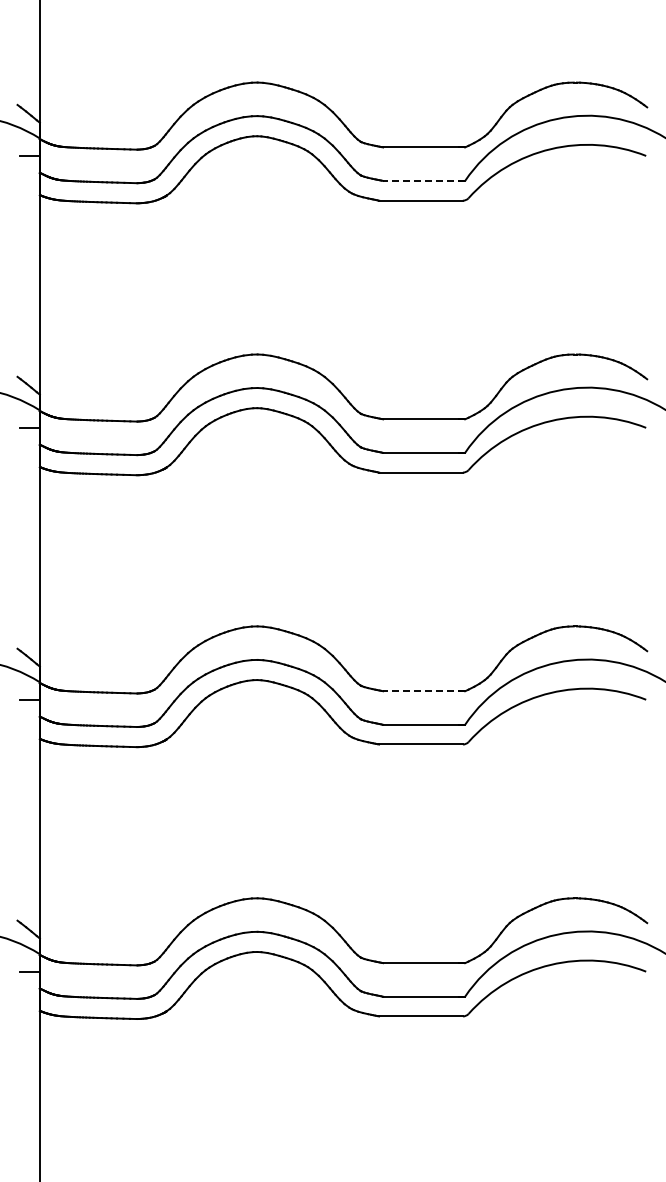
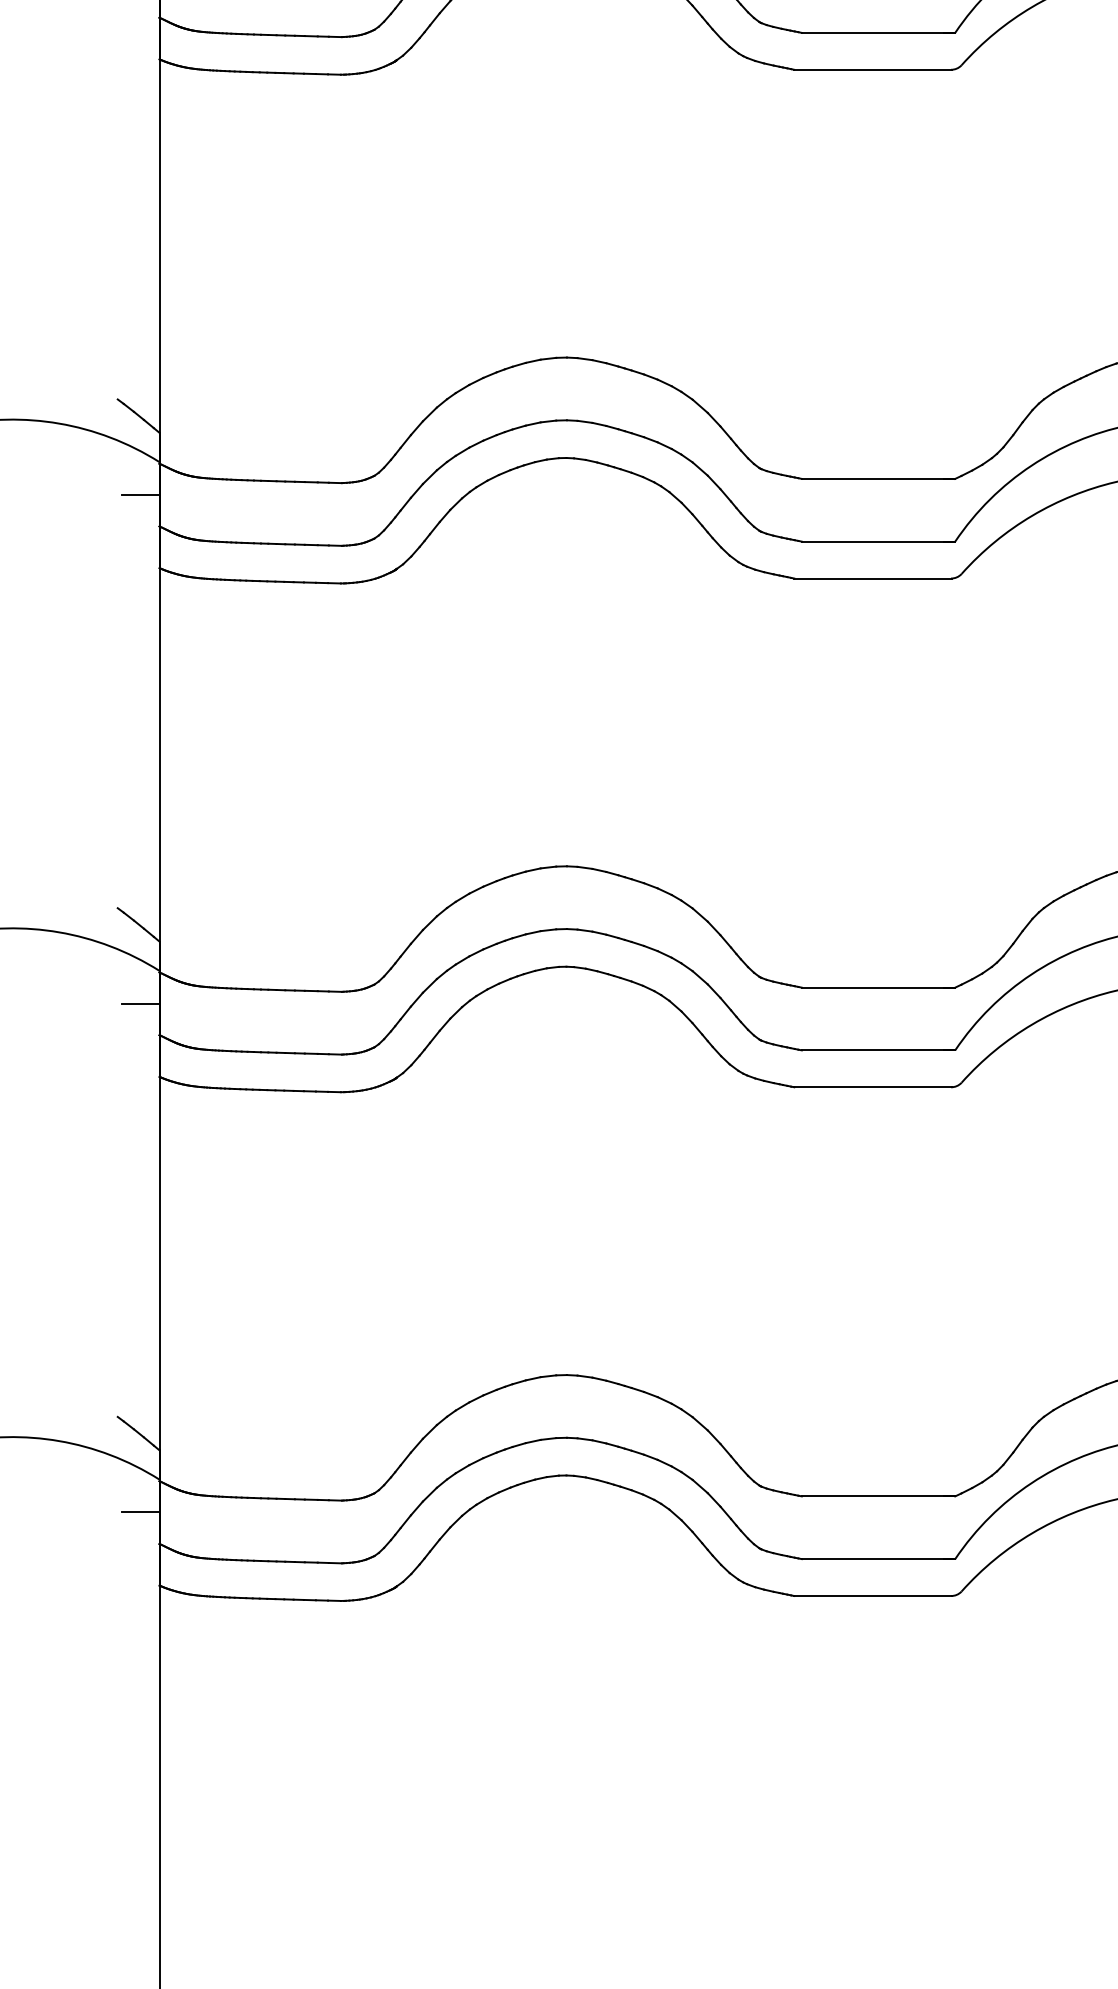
line: (424, 180) -> (879, 32), dashed -> solid
line: (424, 691) -> (879, 988), dashed -> solid

